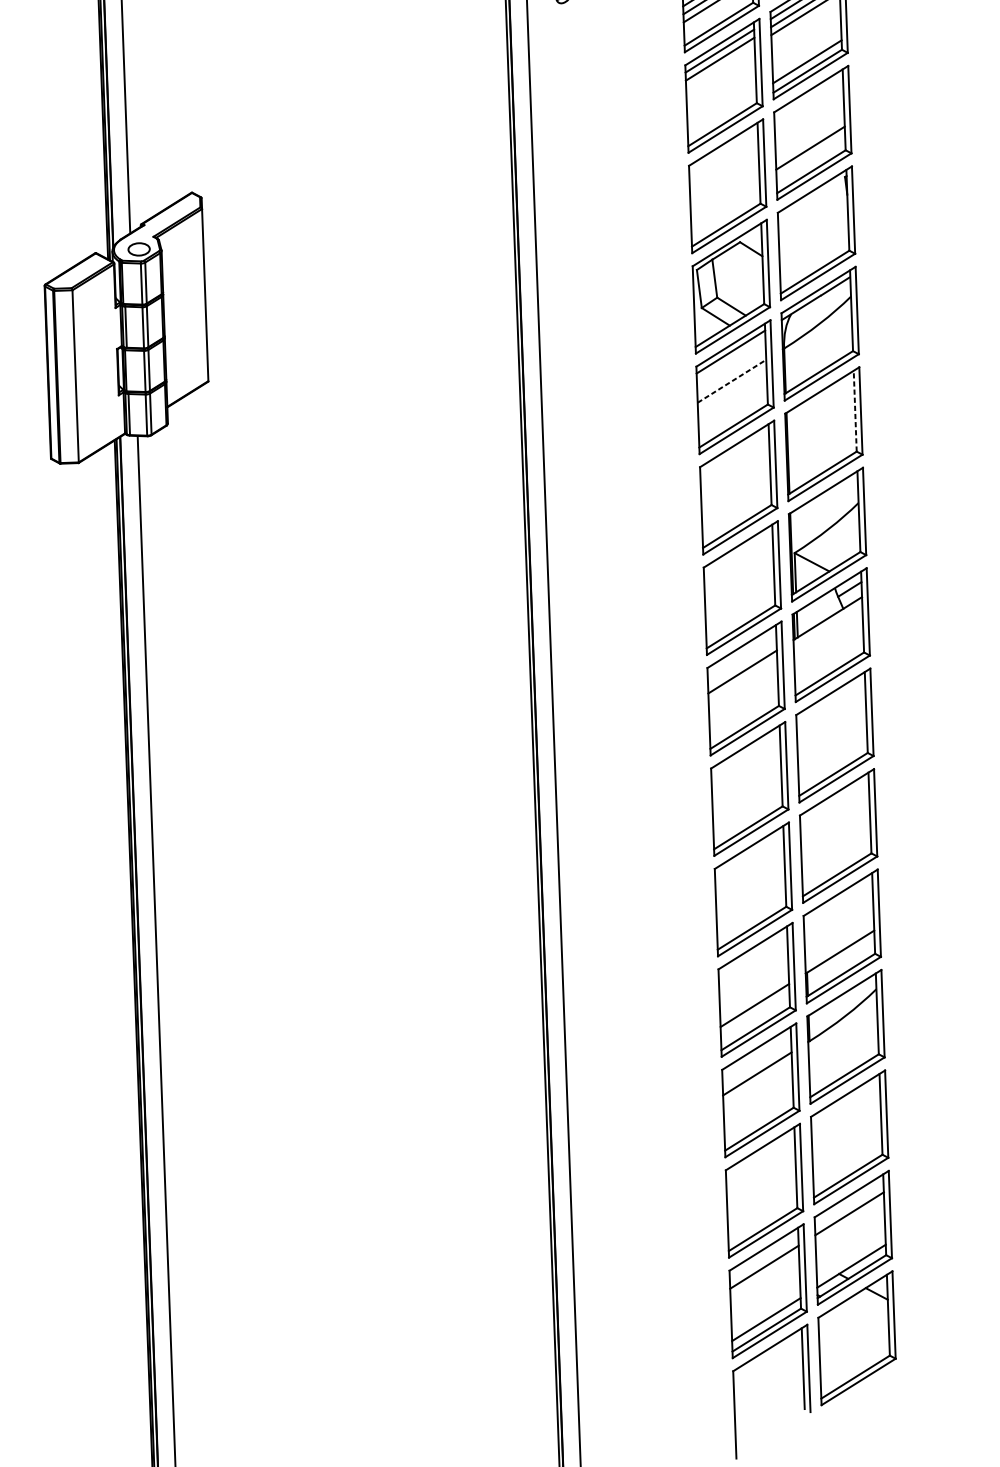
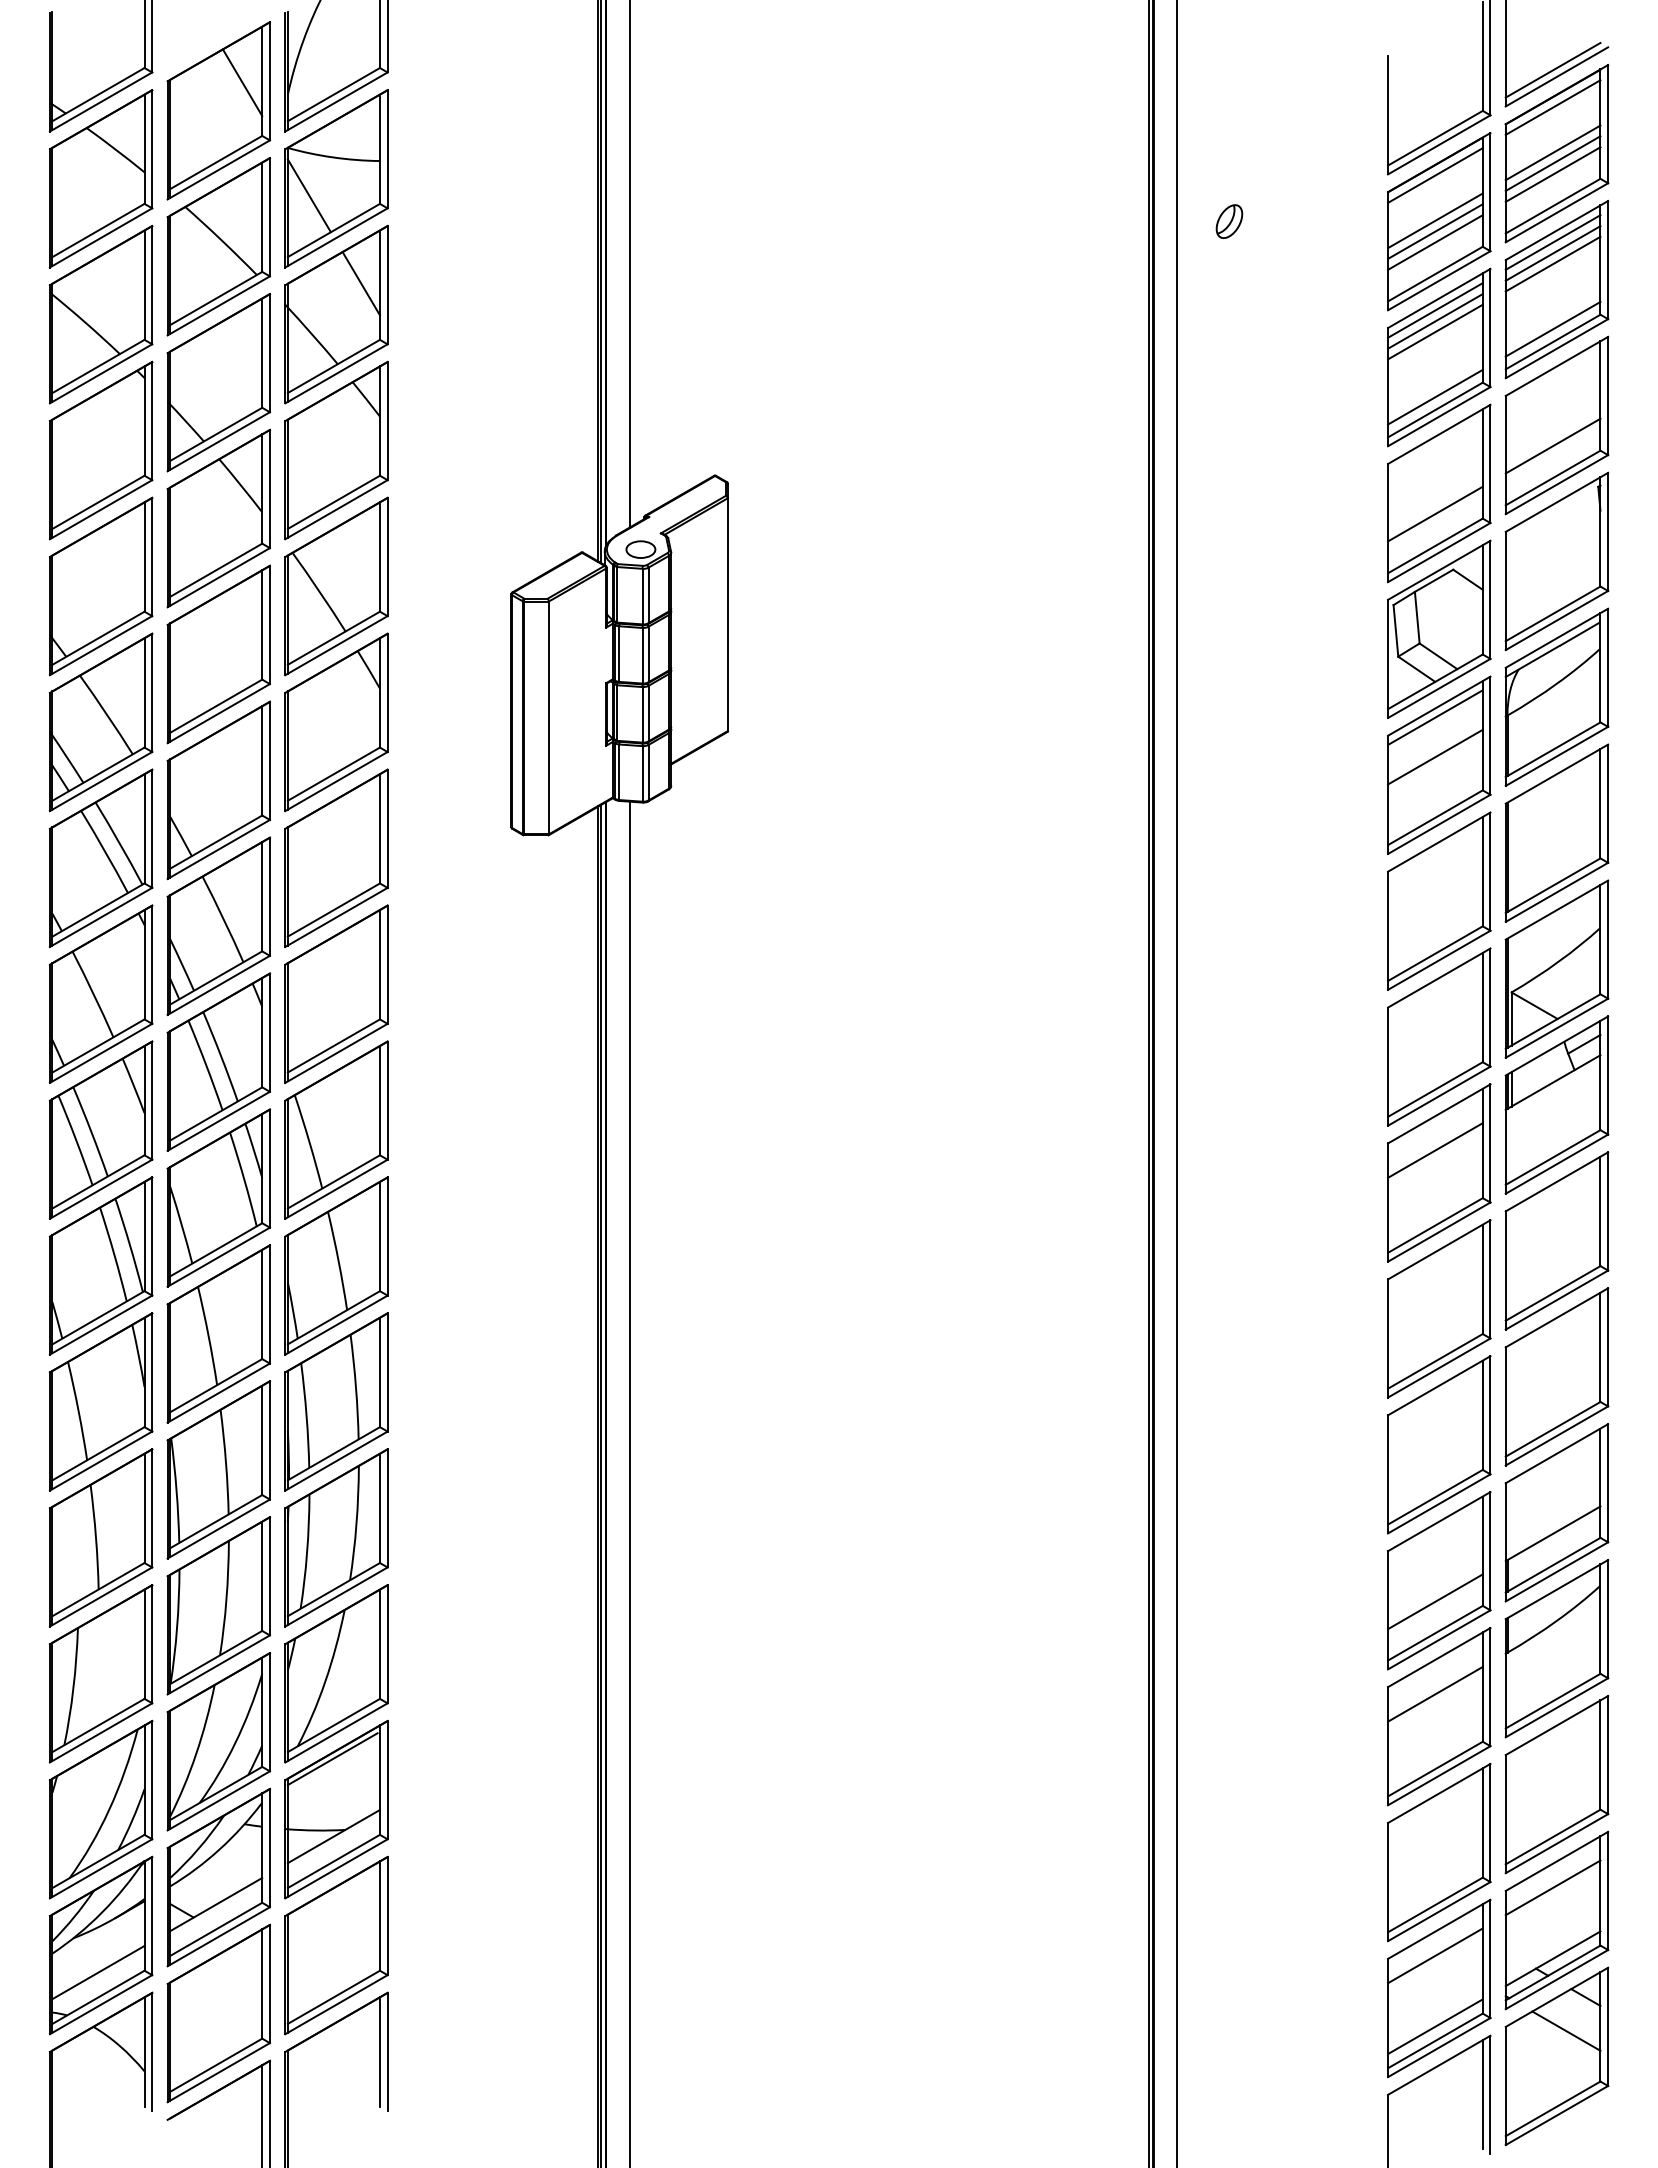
line: (720, 66) -> (1435, 331), added
line: (722, 114) -> (1435, 396), added
line: (725, 201) -> (1435, 513), added
line: (732, 381) -> (1435, 757), dashed -> solid
line: (855, 411) -> (1600, 803), dashed -> solid
line: (863, 1318) -> (1566, 2030), added

